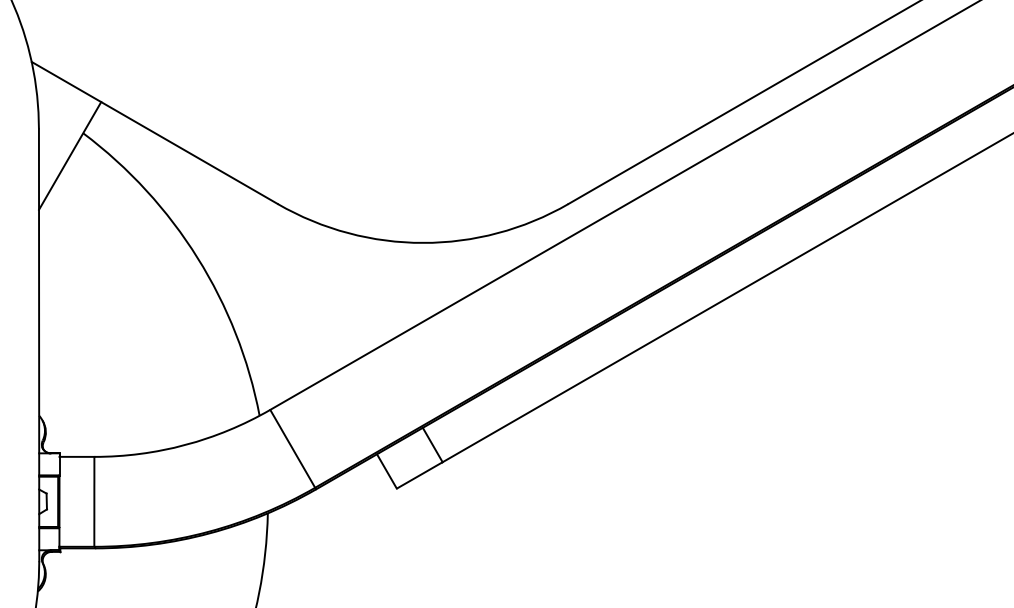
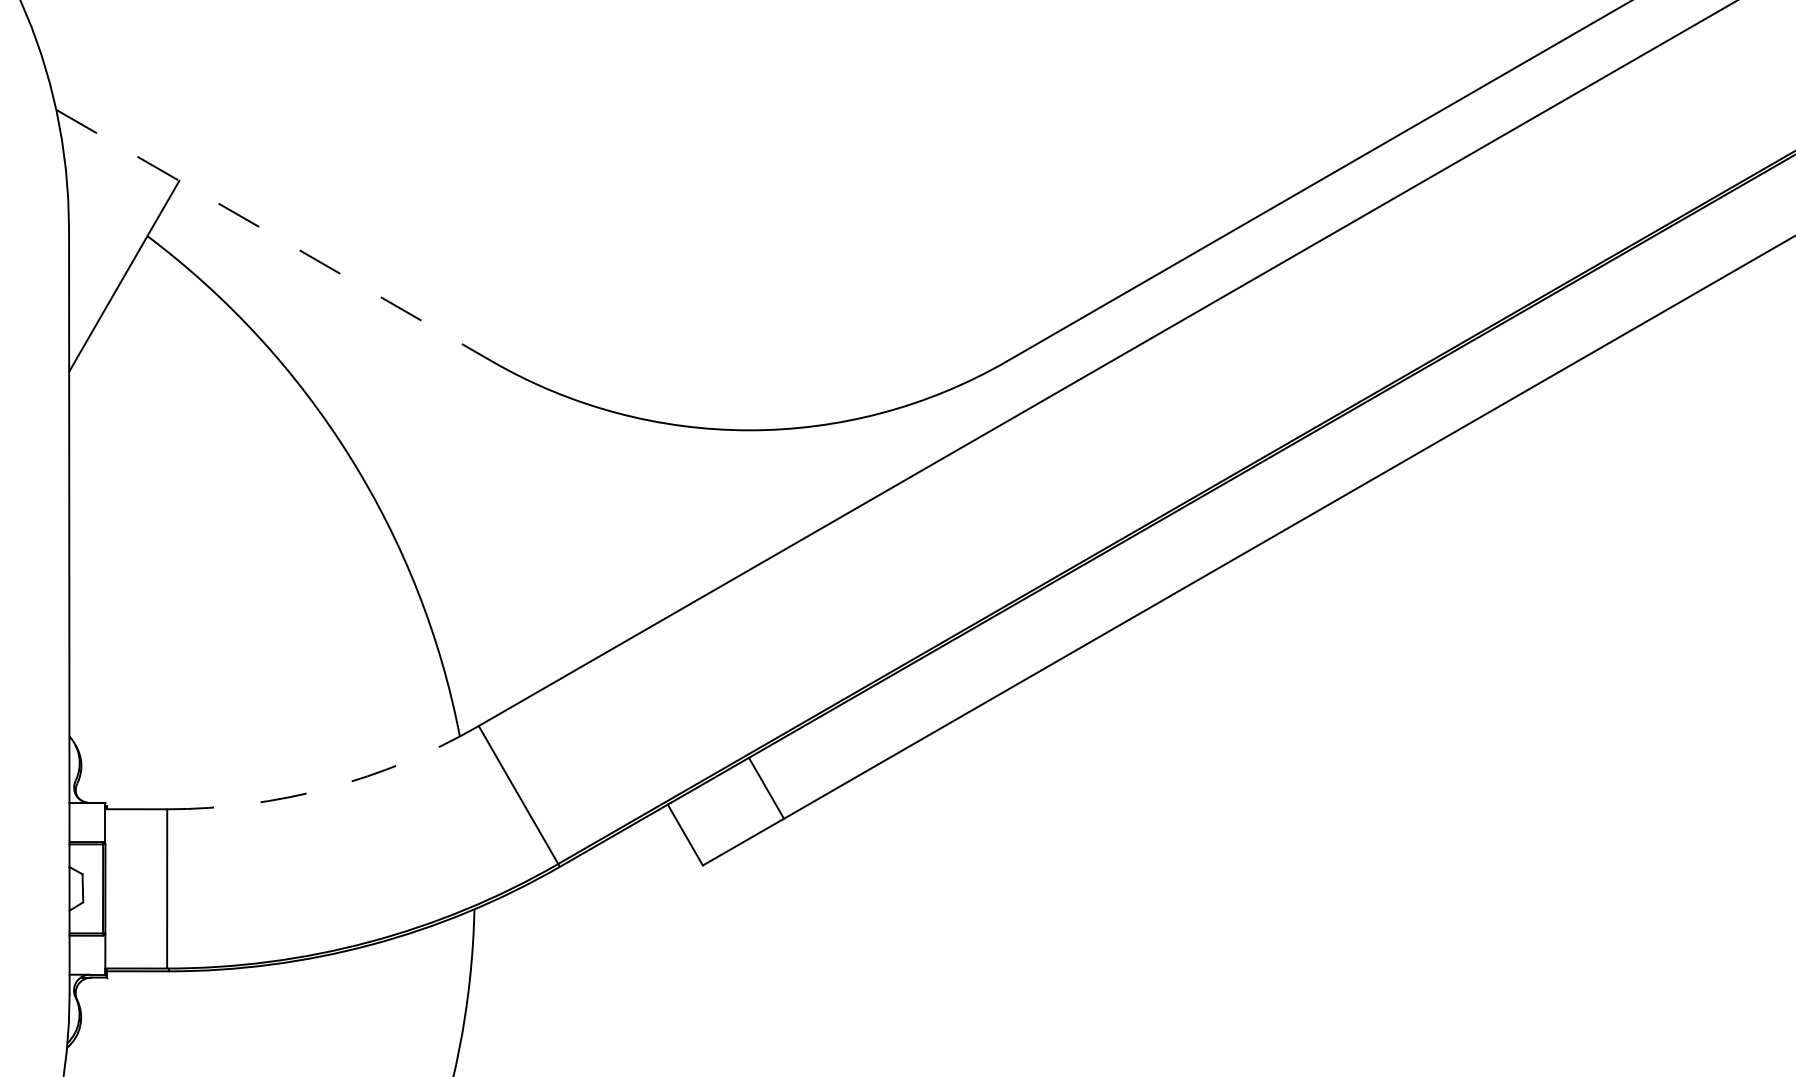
line: (154, 132) -> (273, 234), solid -> dashed
arc: (185, 444) -> (328, 787), solid -> dashed

